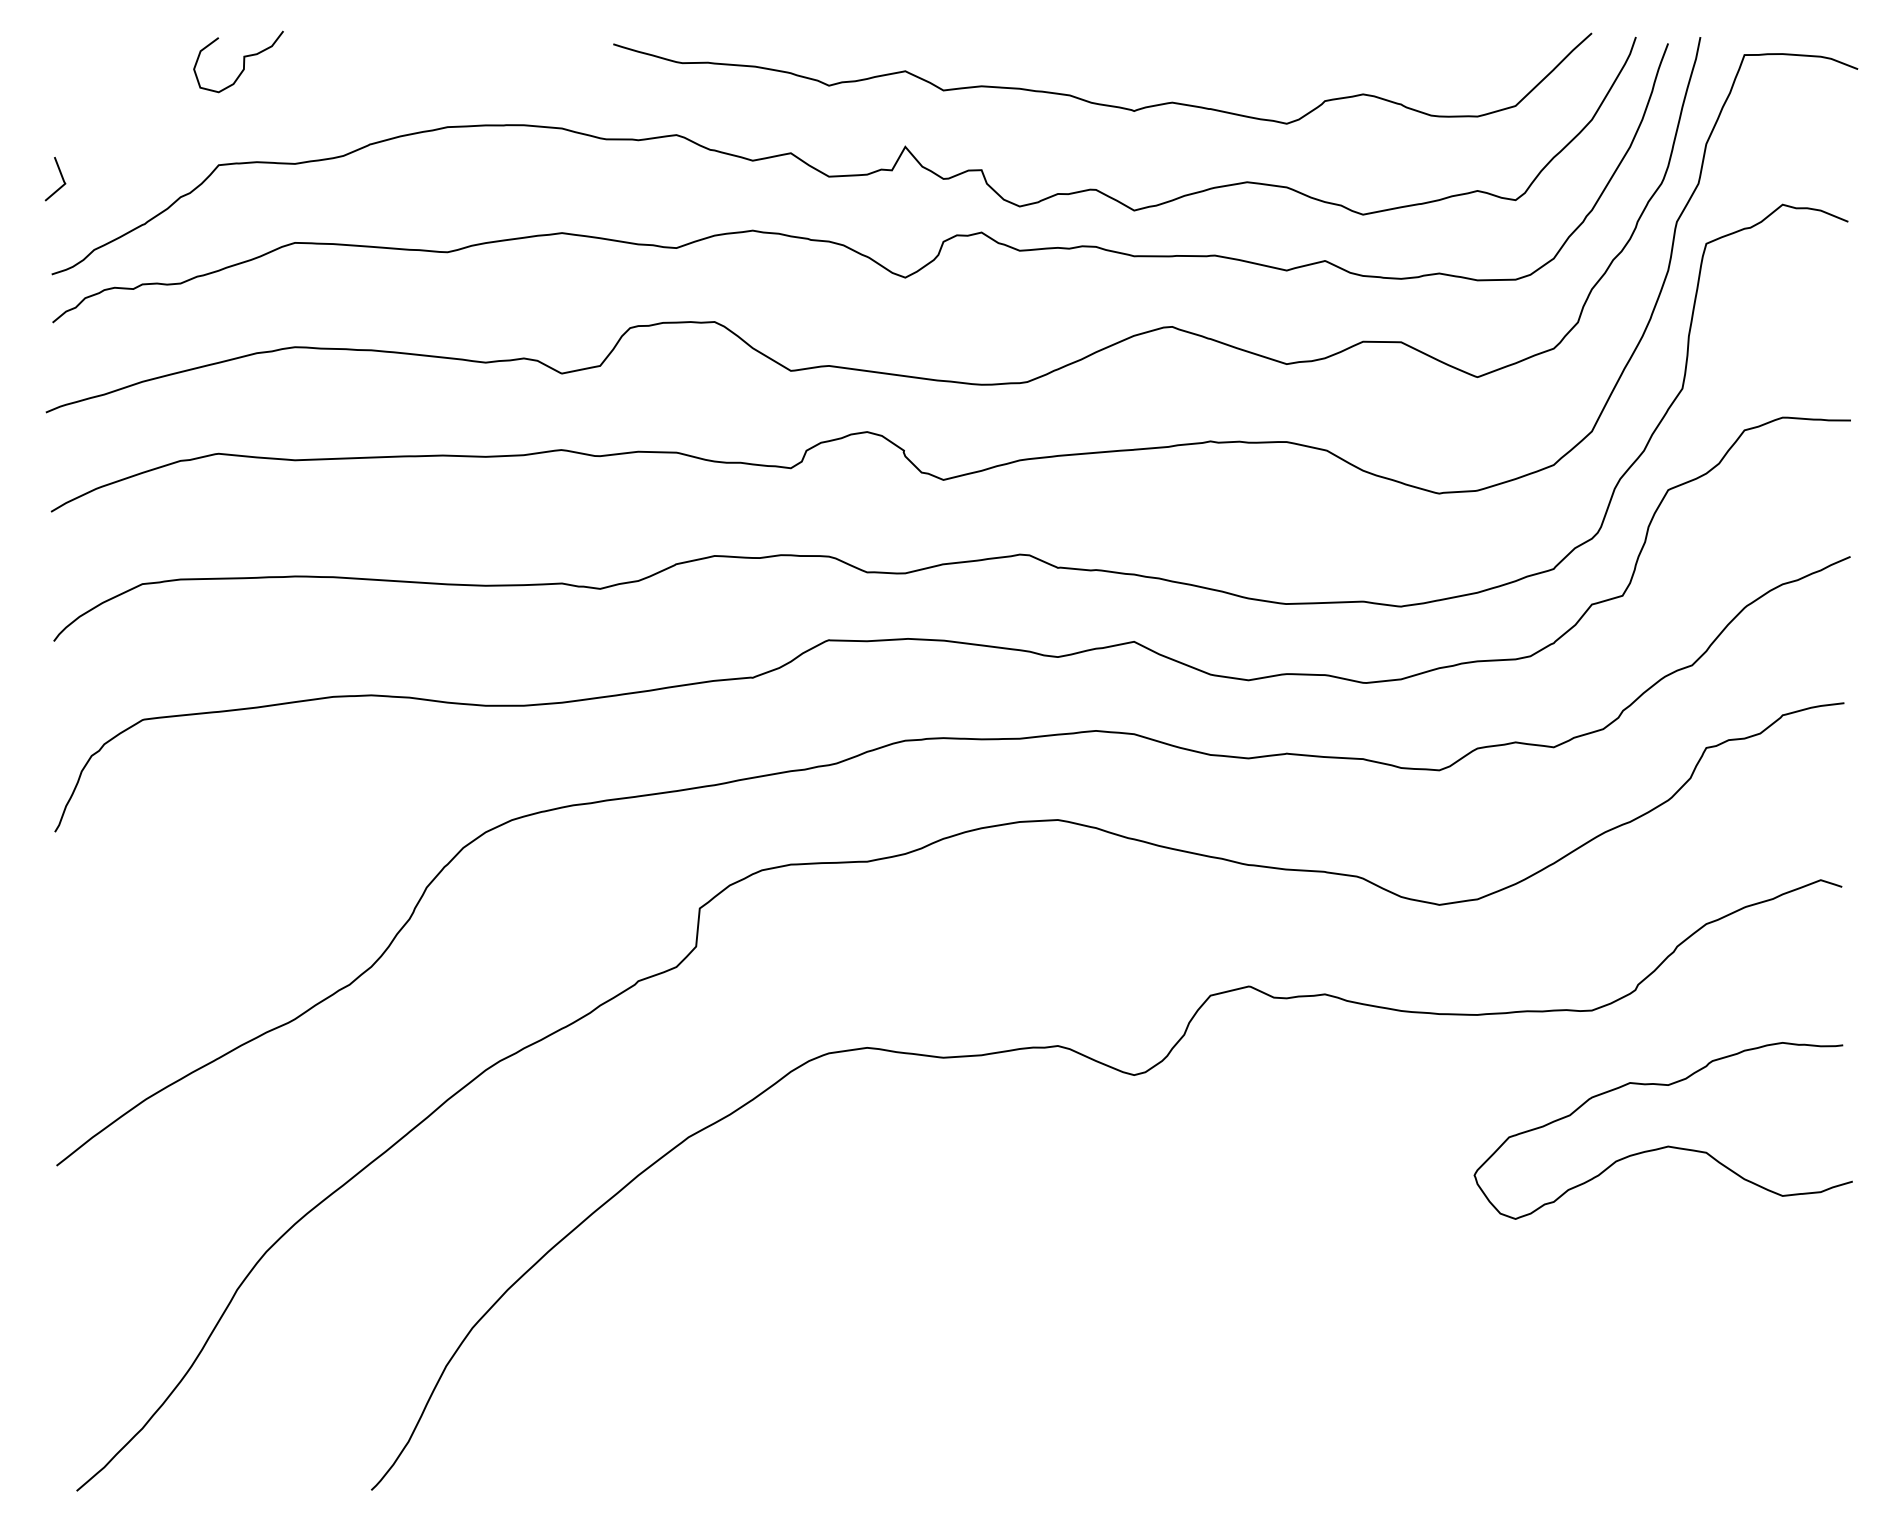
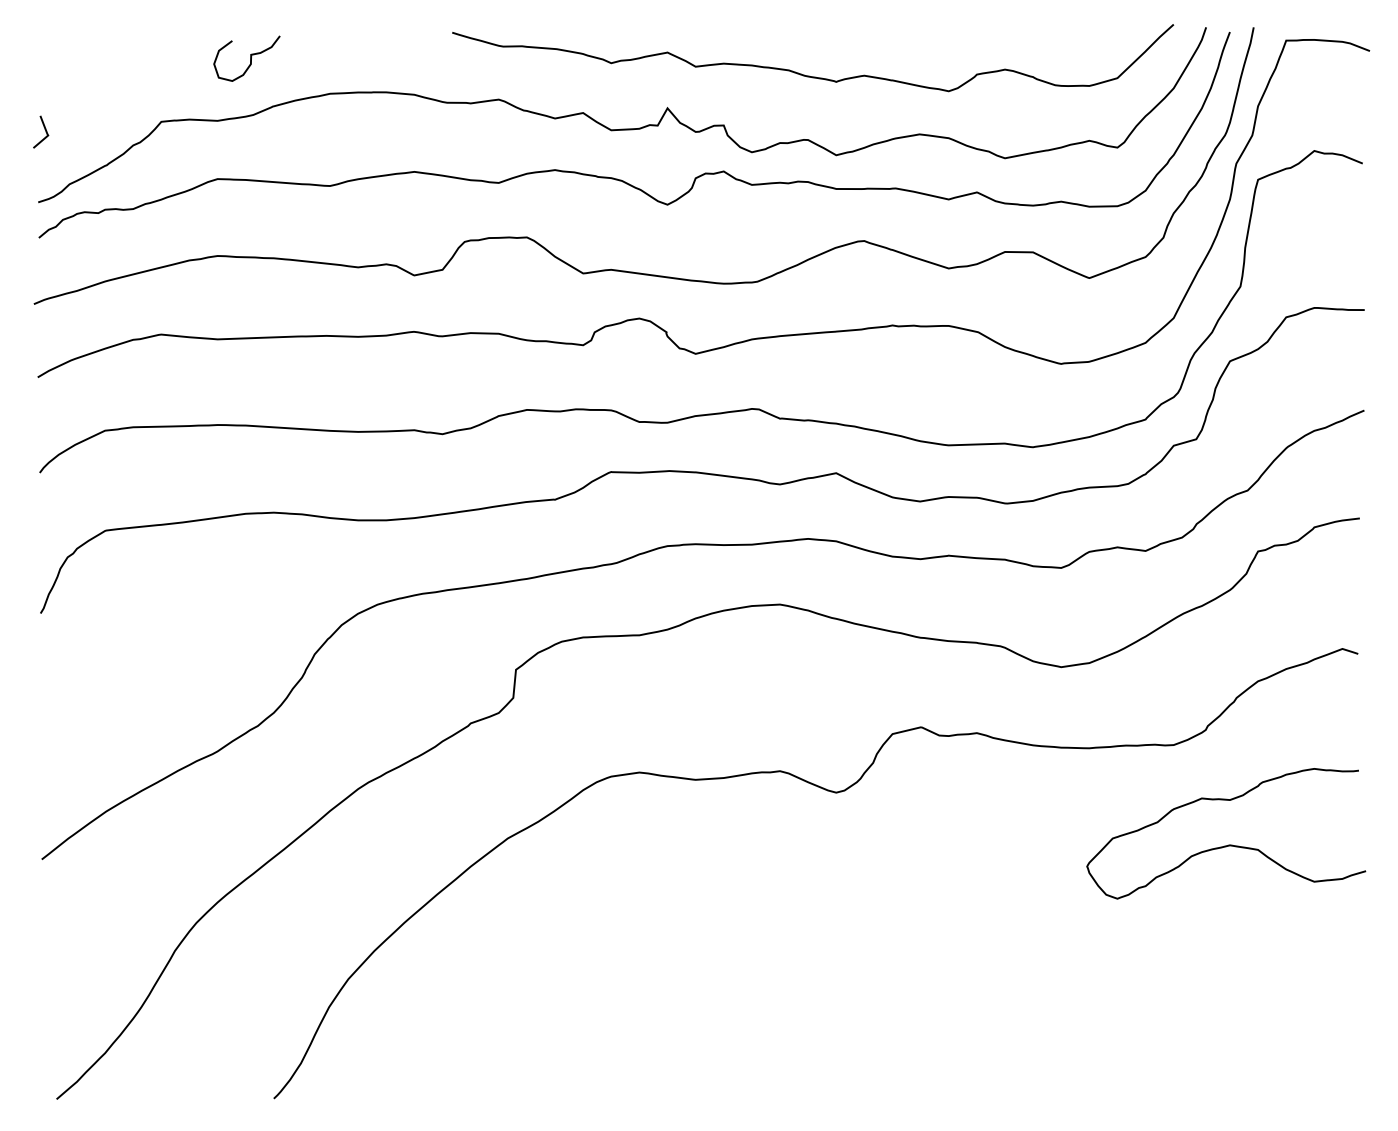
curve: (243, 61) -> (250, 58), moved

